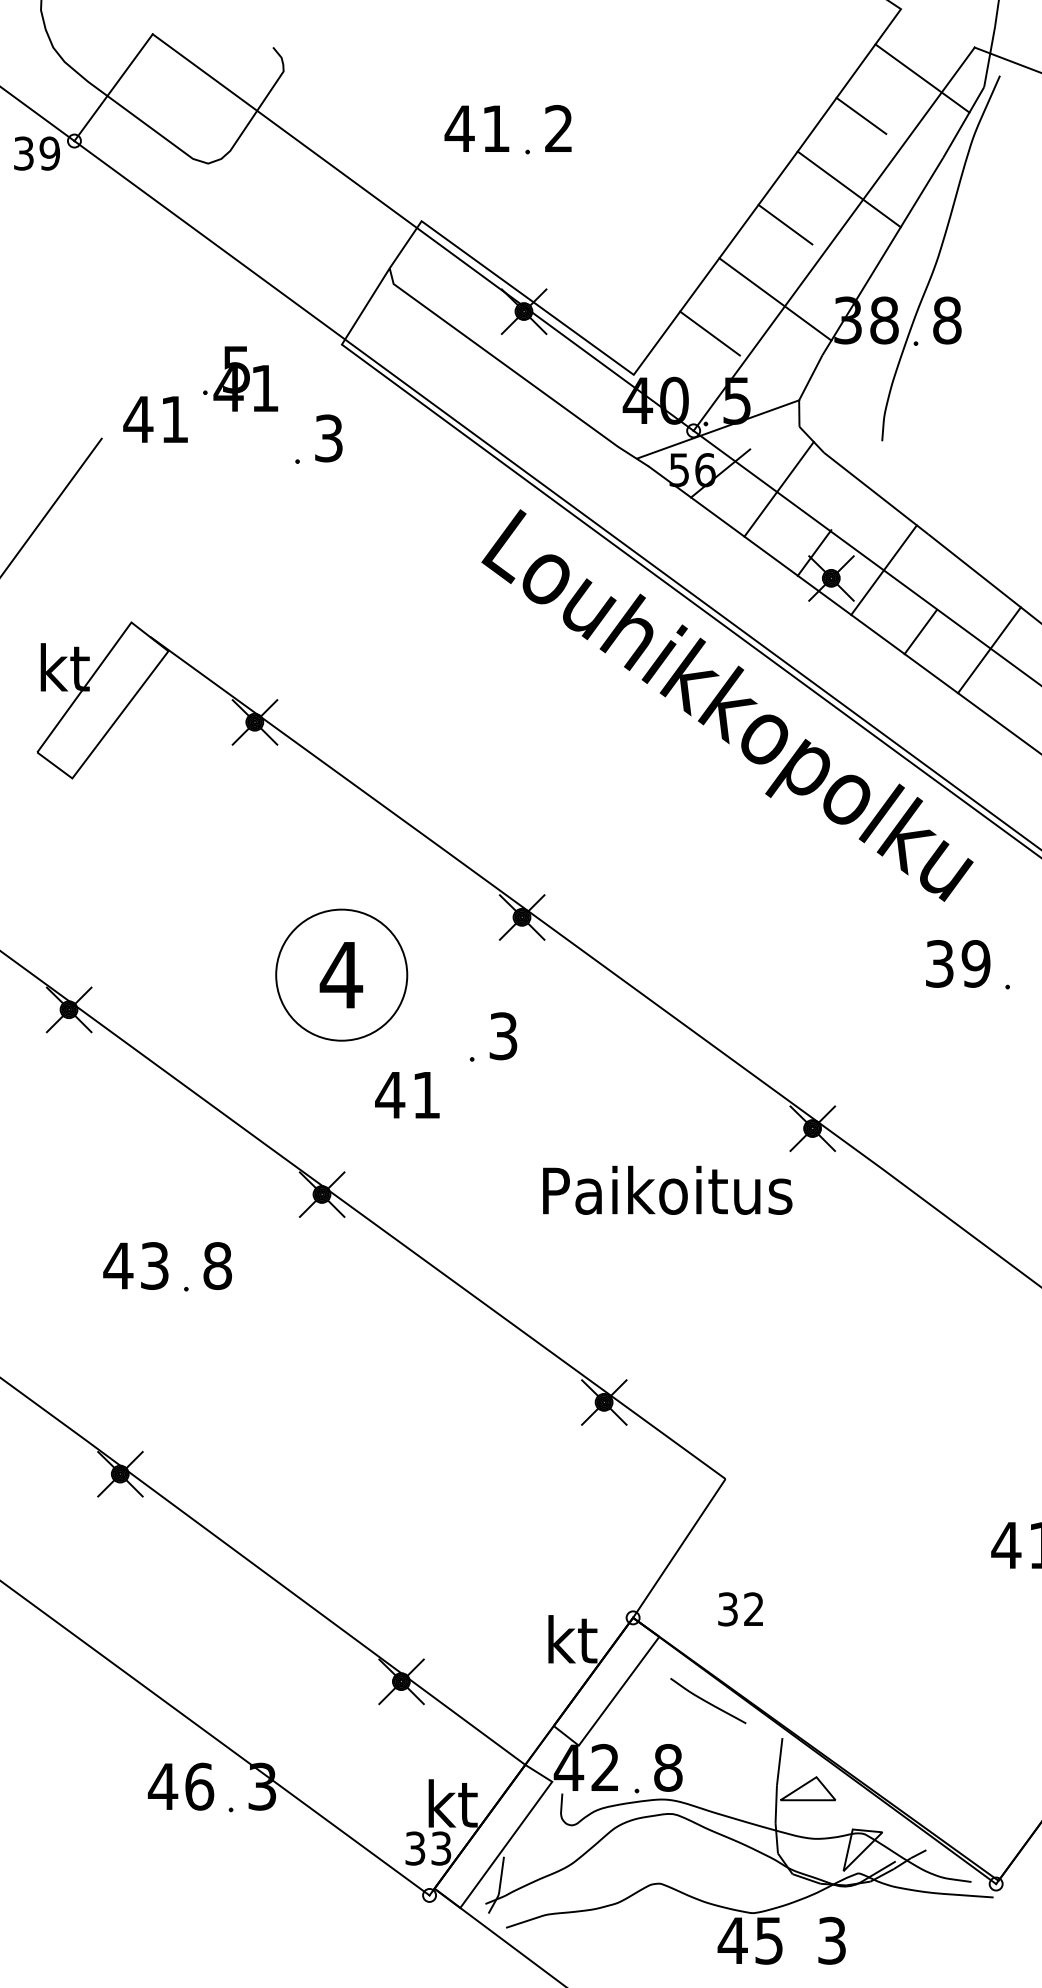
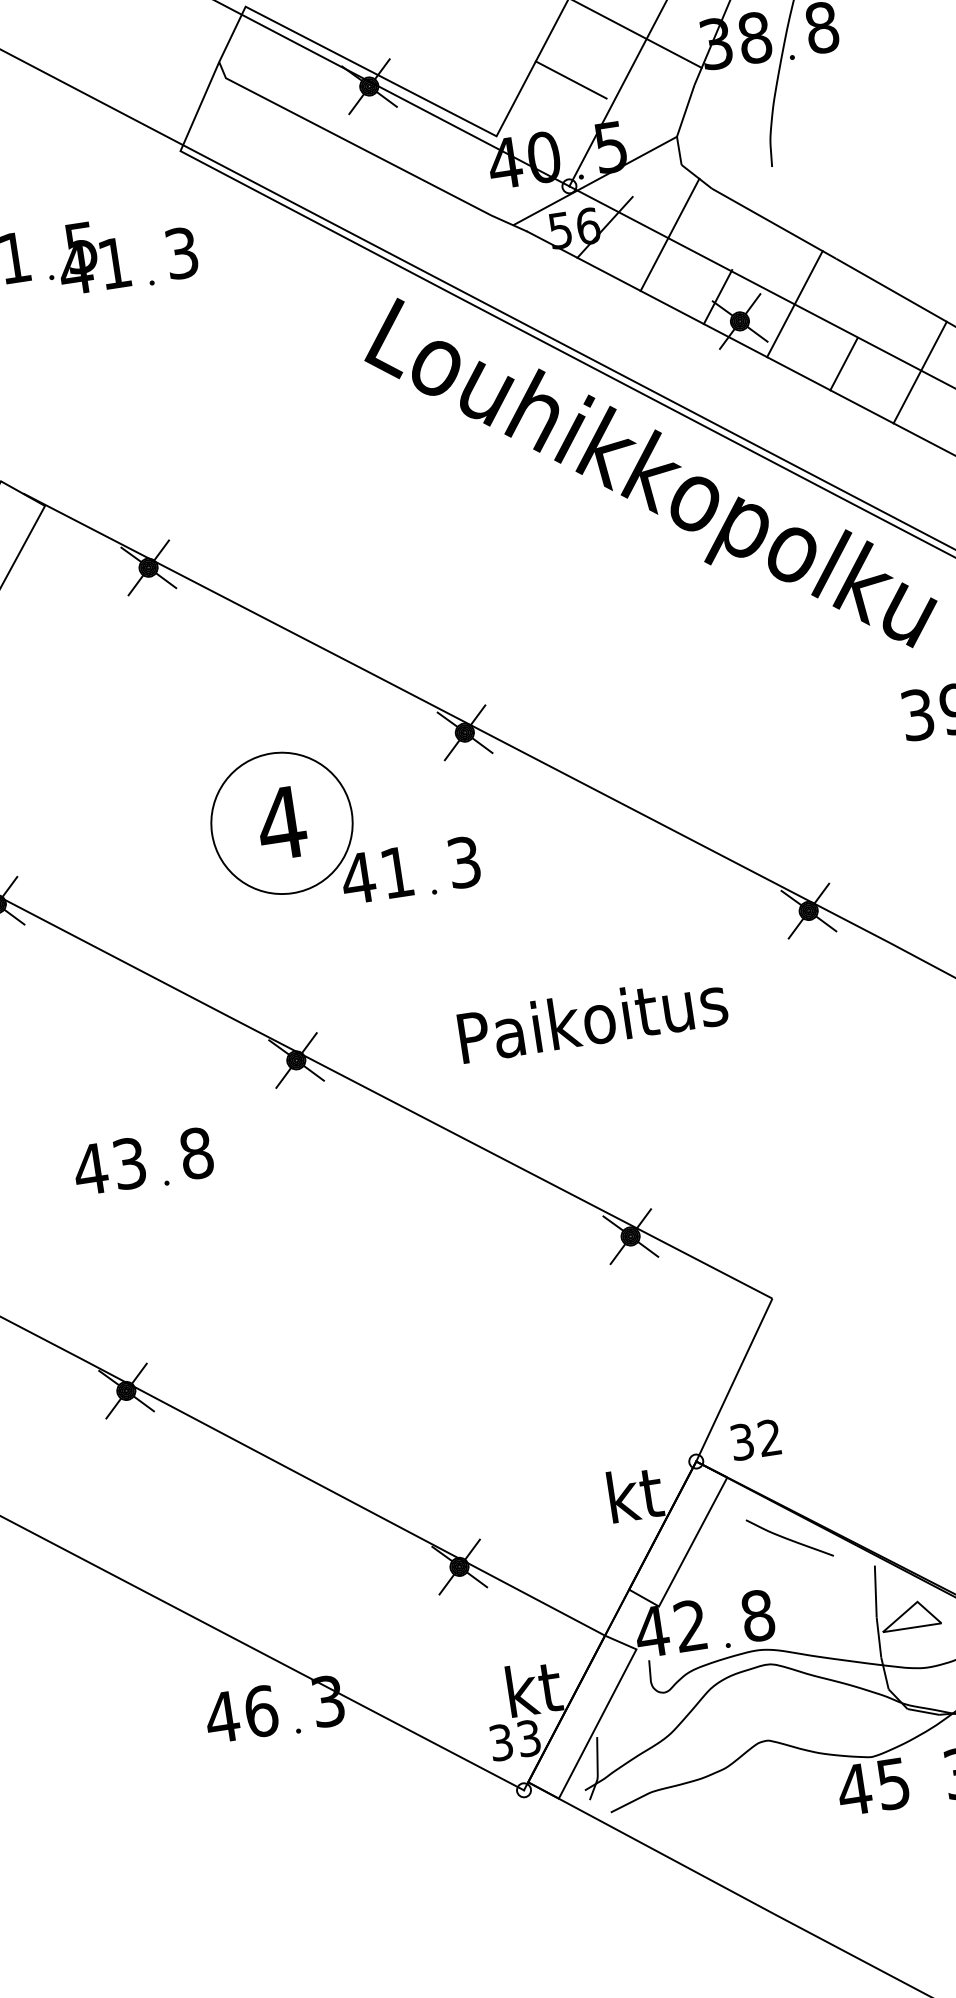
text: (240, 378) -> (87, 256), moved
text: (407, 1095) -> (376, 875), moved
text: (667, 1189) -> (592, 1017), moved
text: (740, 1609) -> (755, 1440), moved

